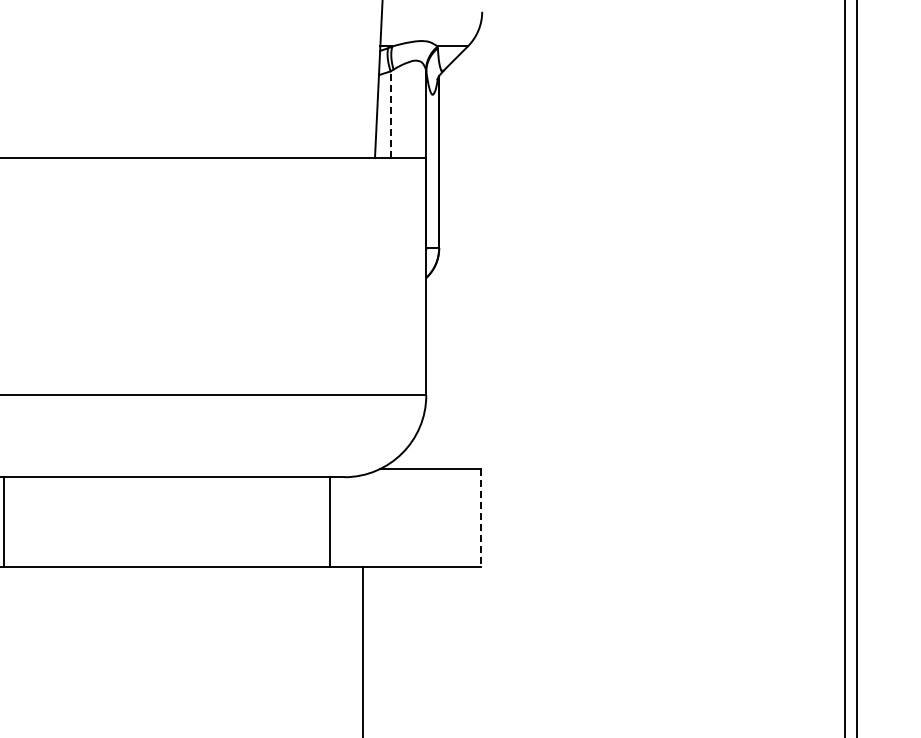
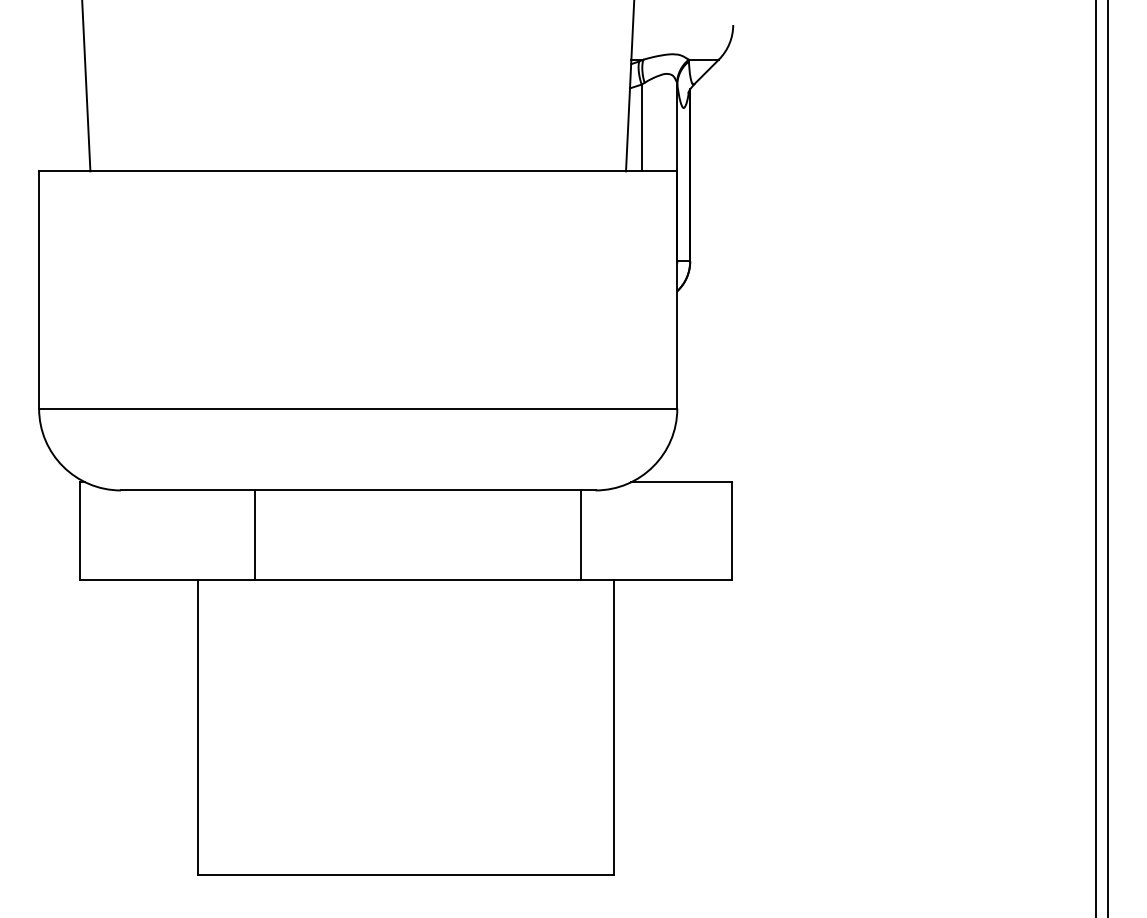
line: (390, 114) -> (641, 127), dashed -> solid
line: (480, 518) -> (731, 531), dashed -> solid

